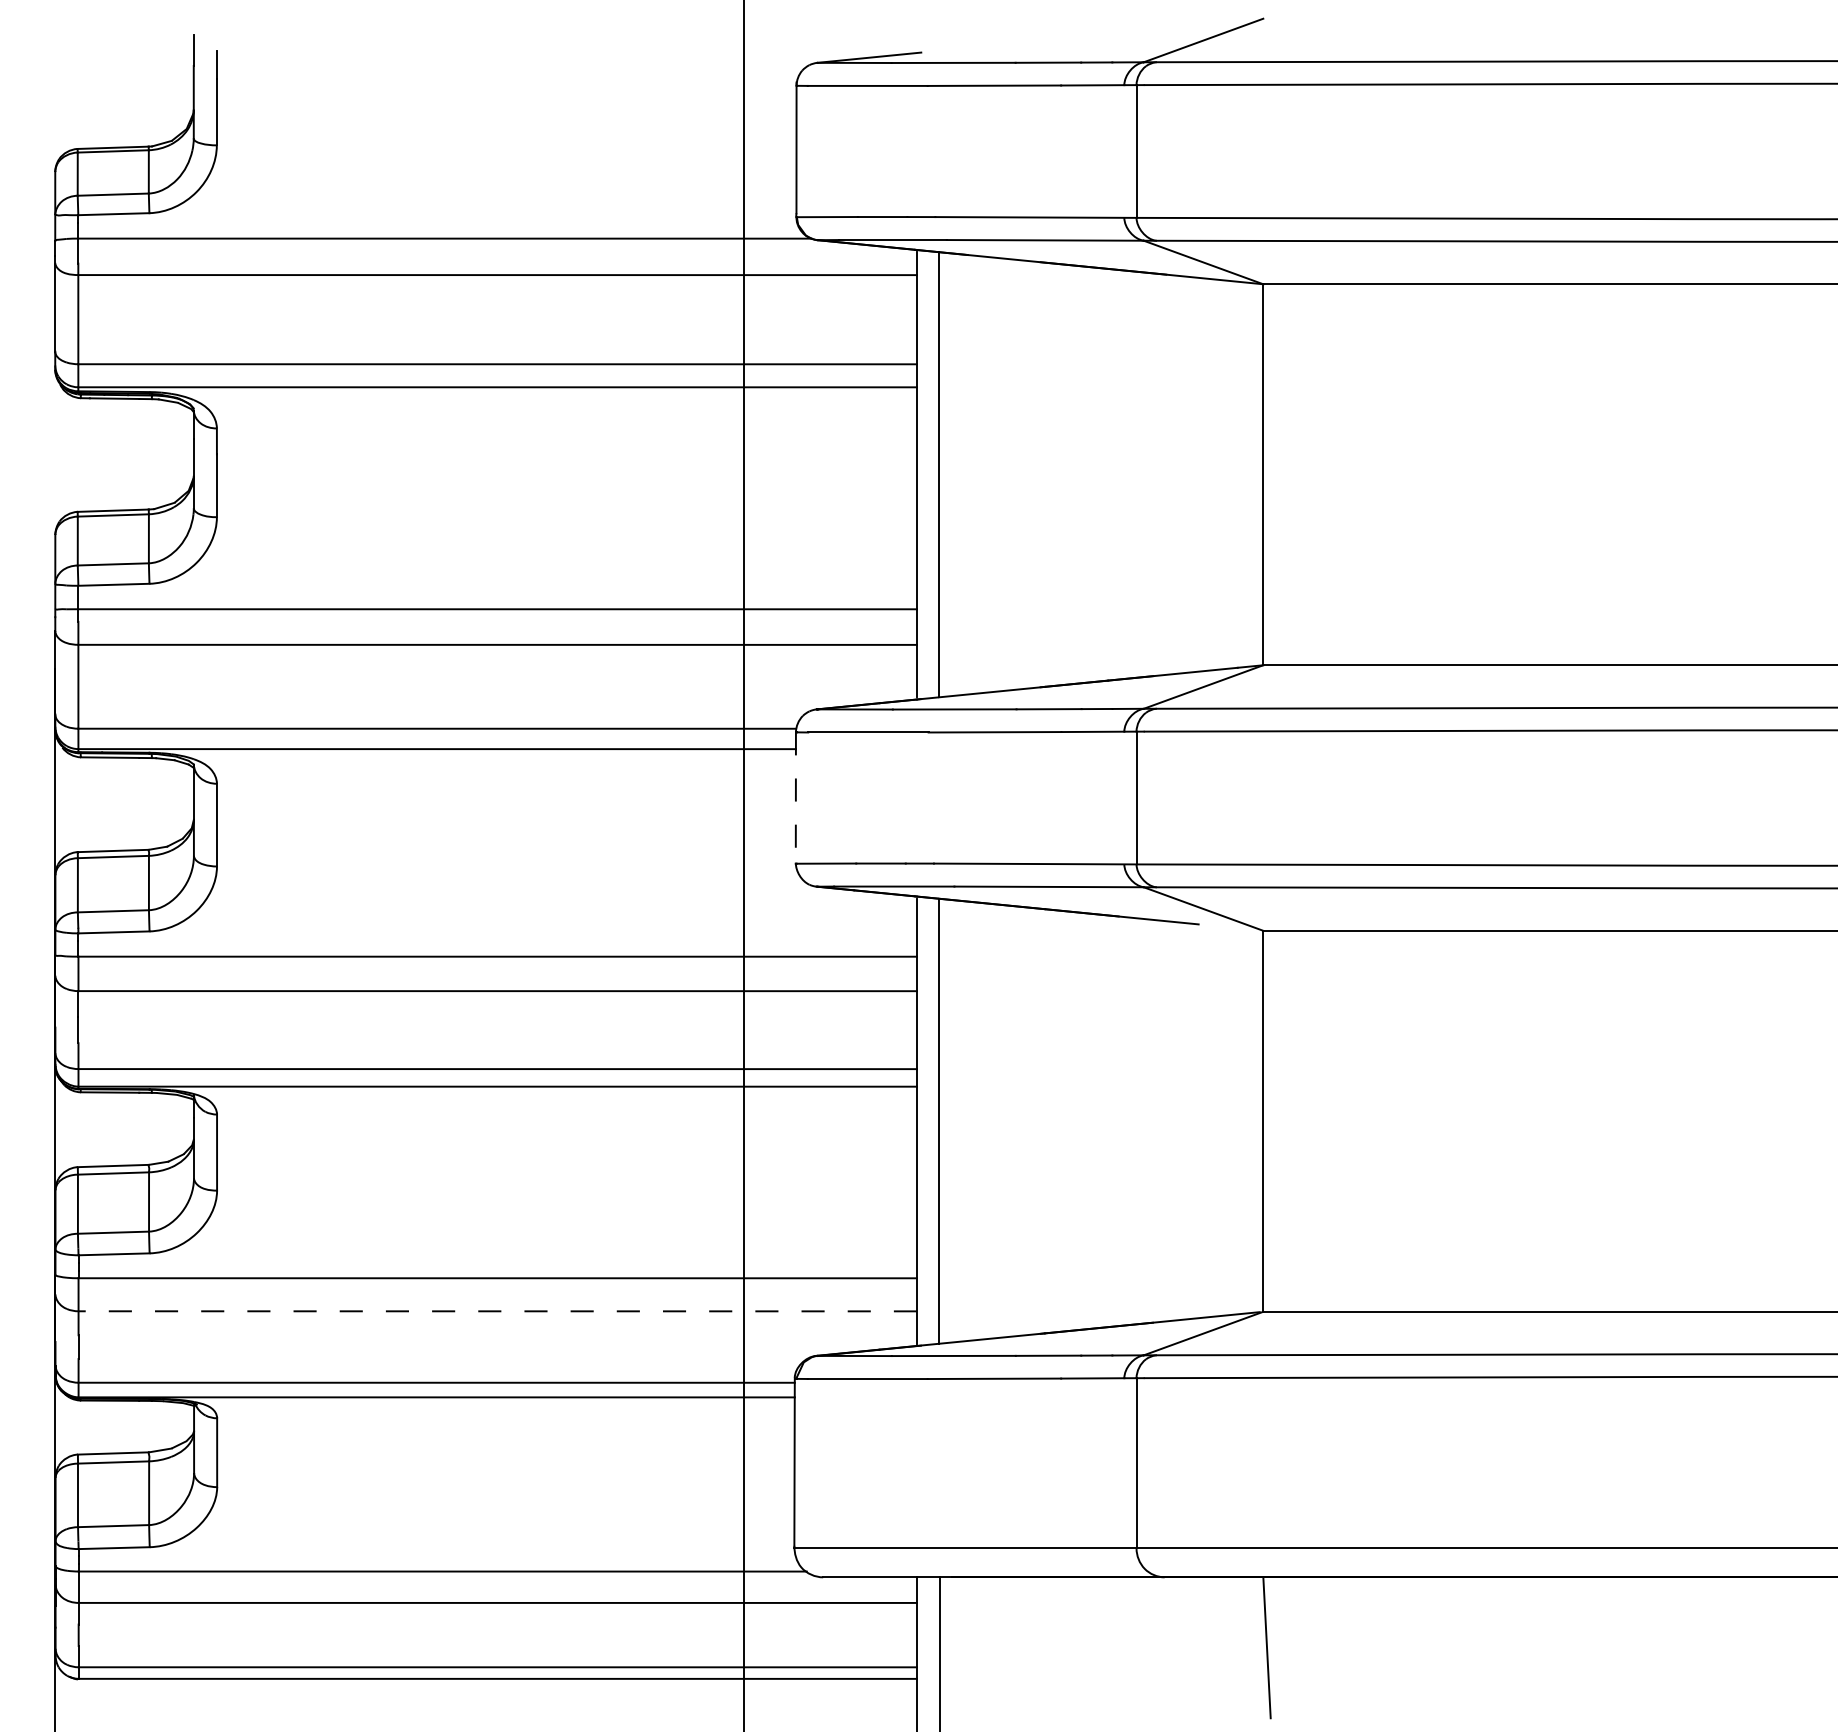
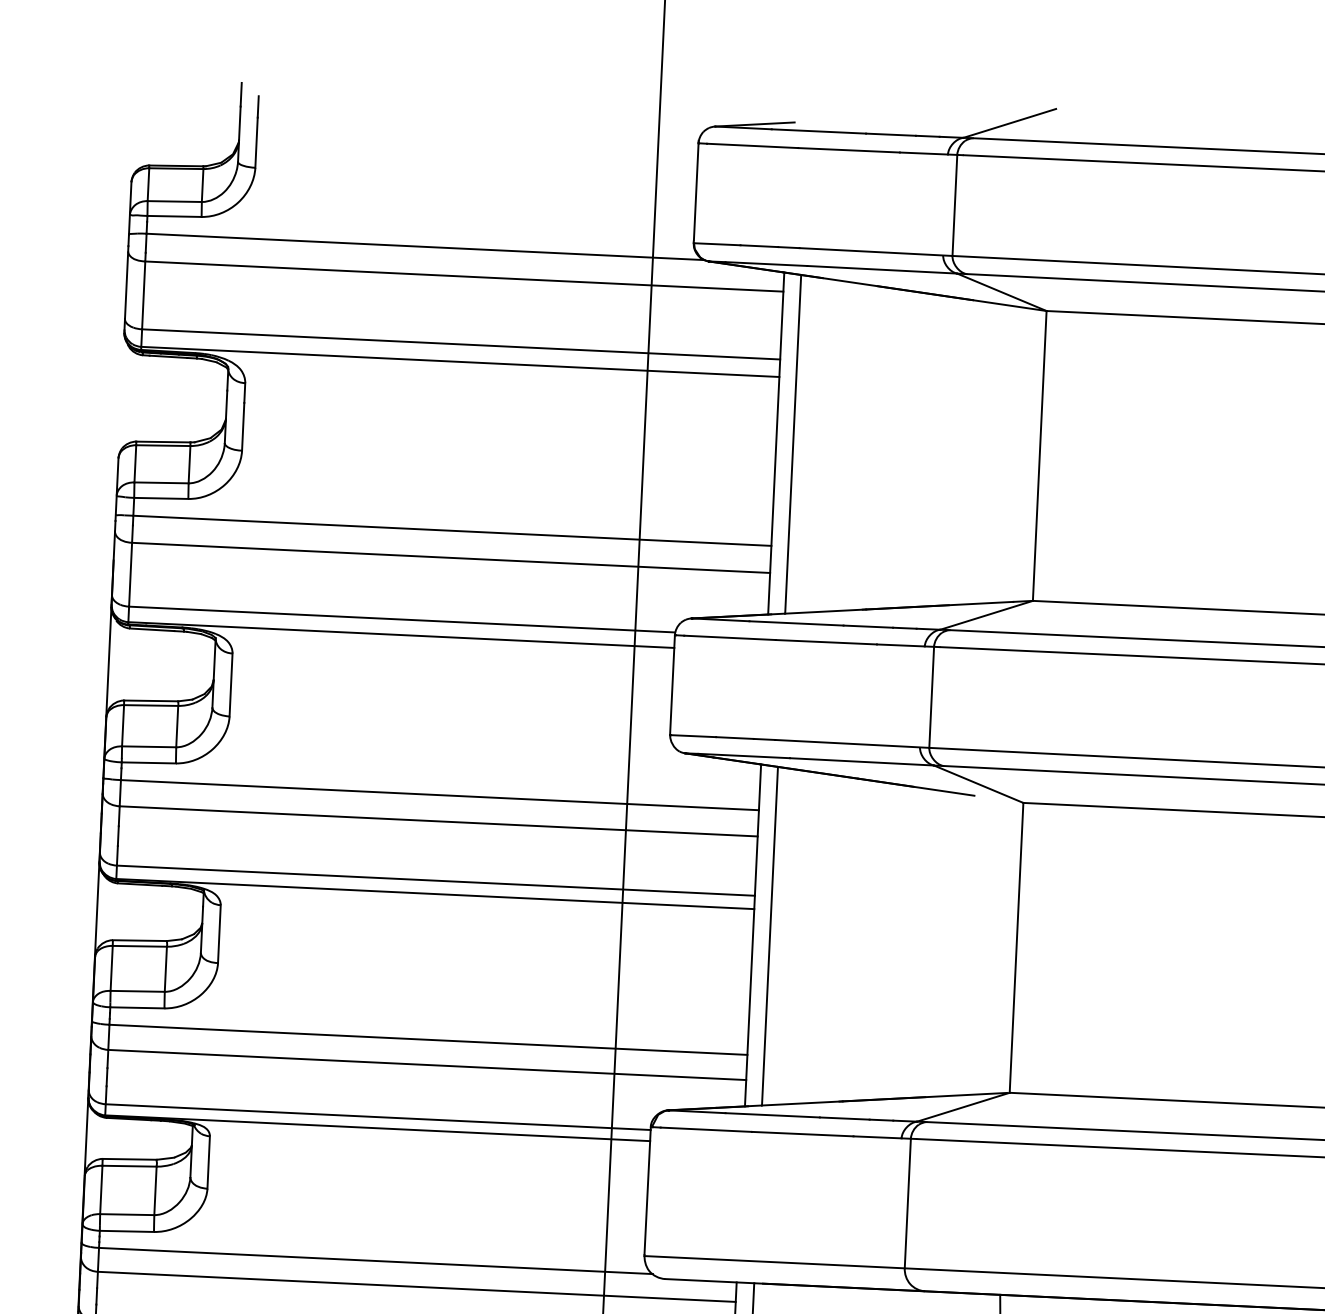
line: (795, 798) -> (672, 685), dashed -> solid
line: (497, 1311) -> (427, 1065), dashed -> solid

